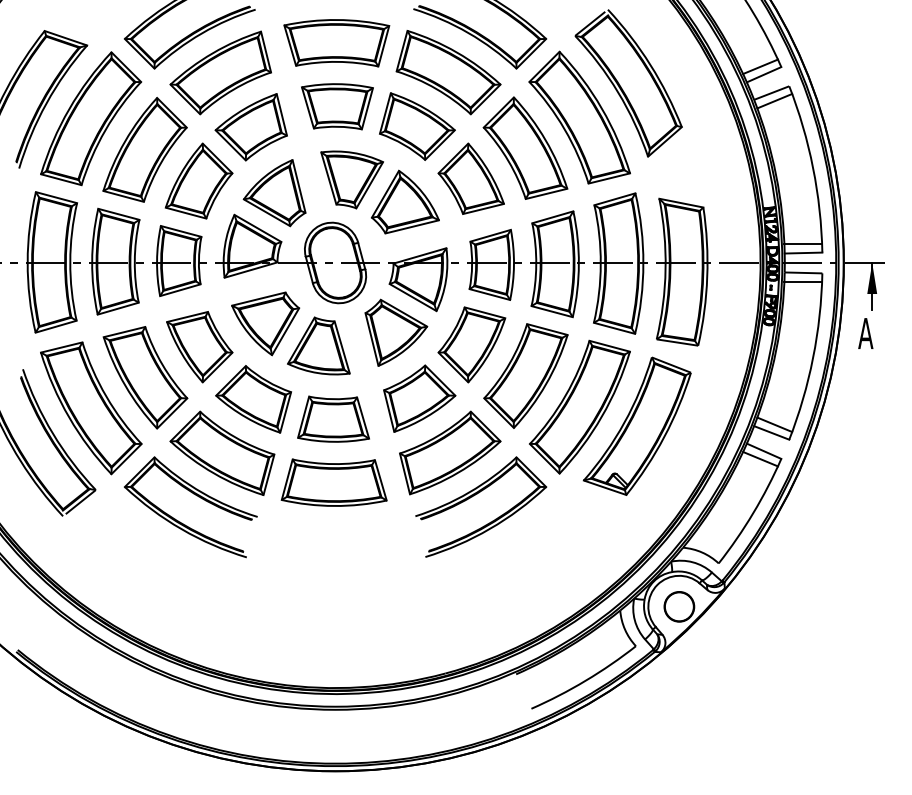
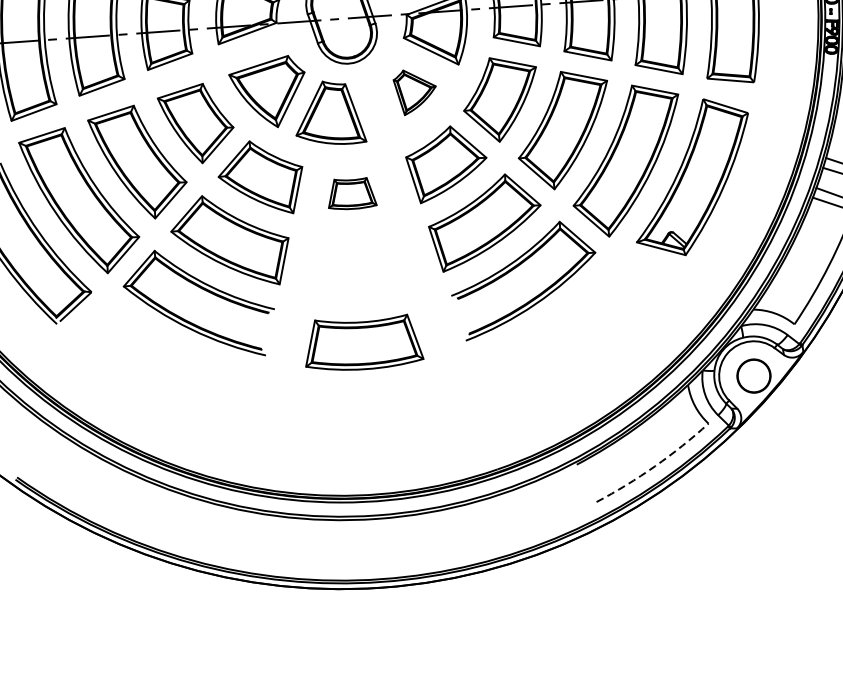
part: (396, 332) -> (415, 91), size x0.6
part: (333, 418) -> (351, 193), size x0.6
part: (333, 482) -> (362, 343), moved
arc: (585, 680) -> (654, 466), solid -> dashed

